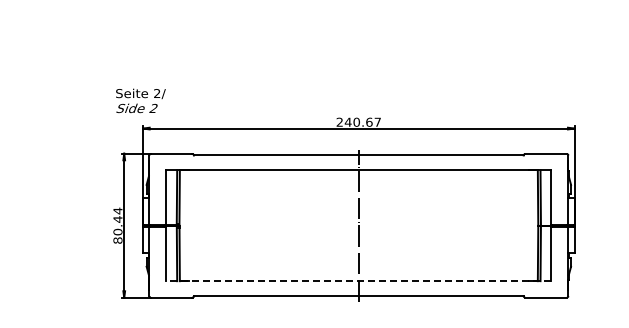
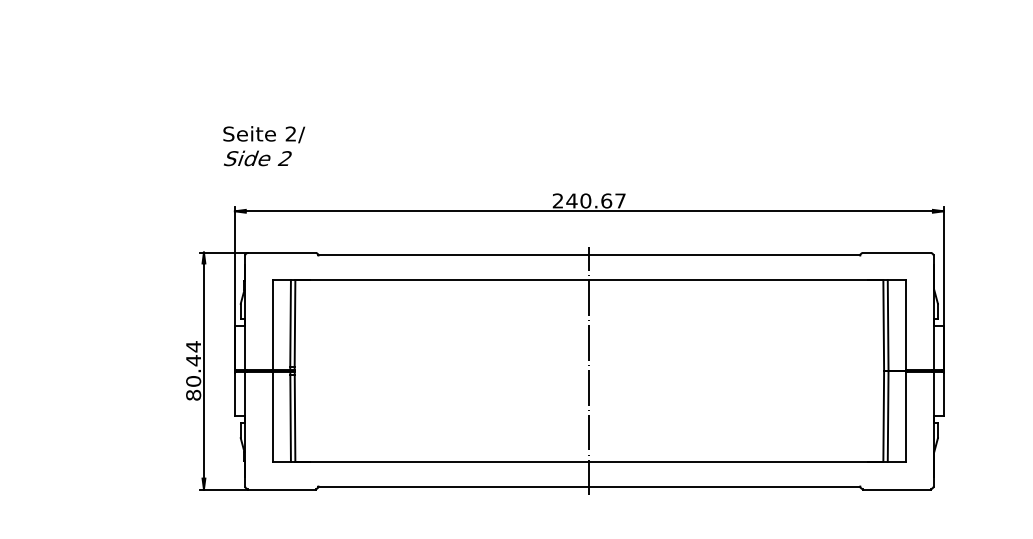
text: (140, 100) -> (263, 145), moved
line: (358, 281) -> (588, 462), dashed -> solid

